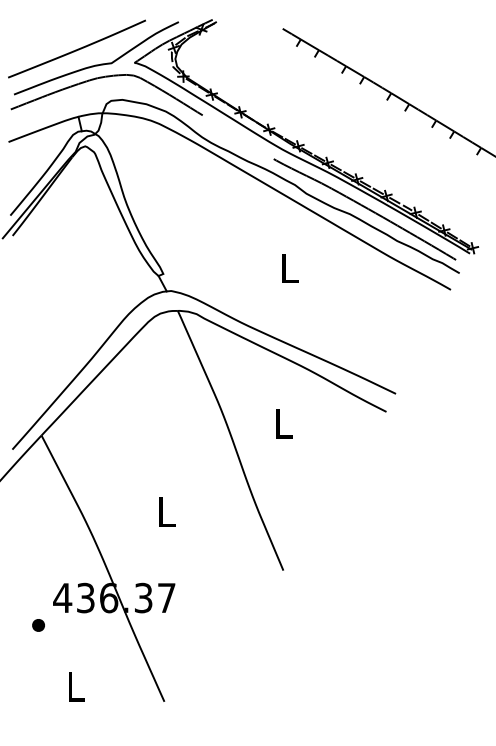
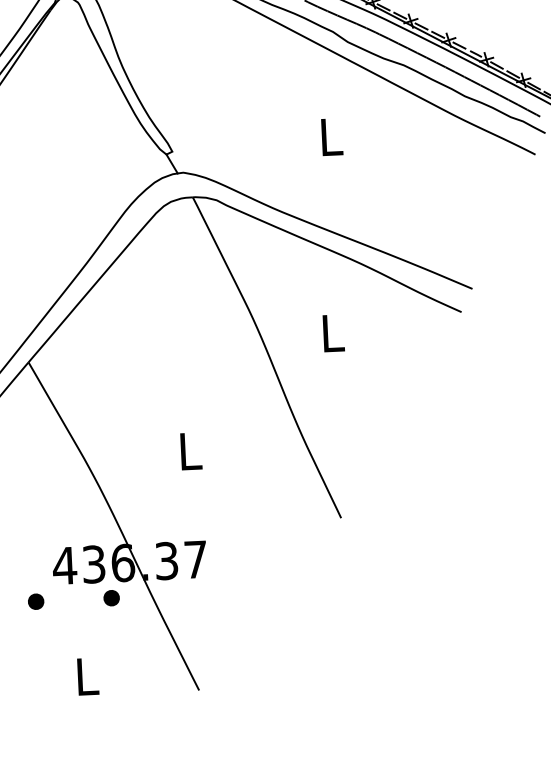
part: (98, 625) -> (111, 598), added

